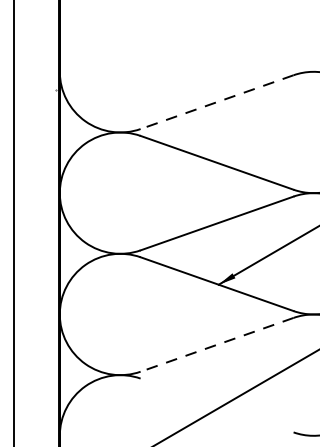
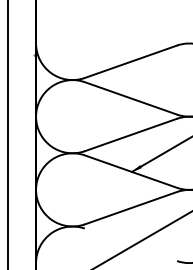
line: (216, 101) -> (130, 61), dashed -> solid
line: (216, 345) -> (130, 208), dashed -> solid

